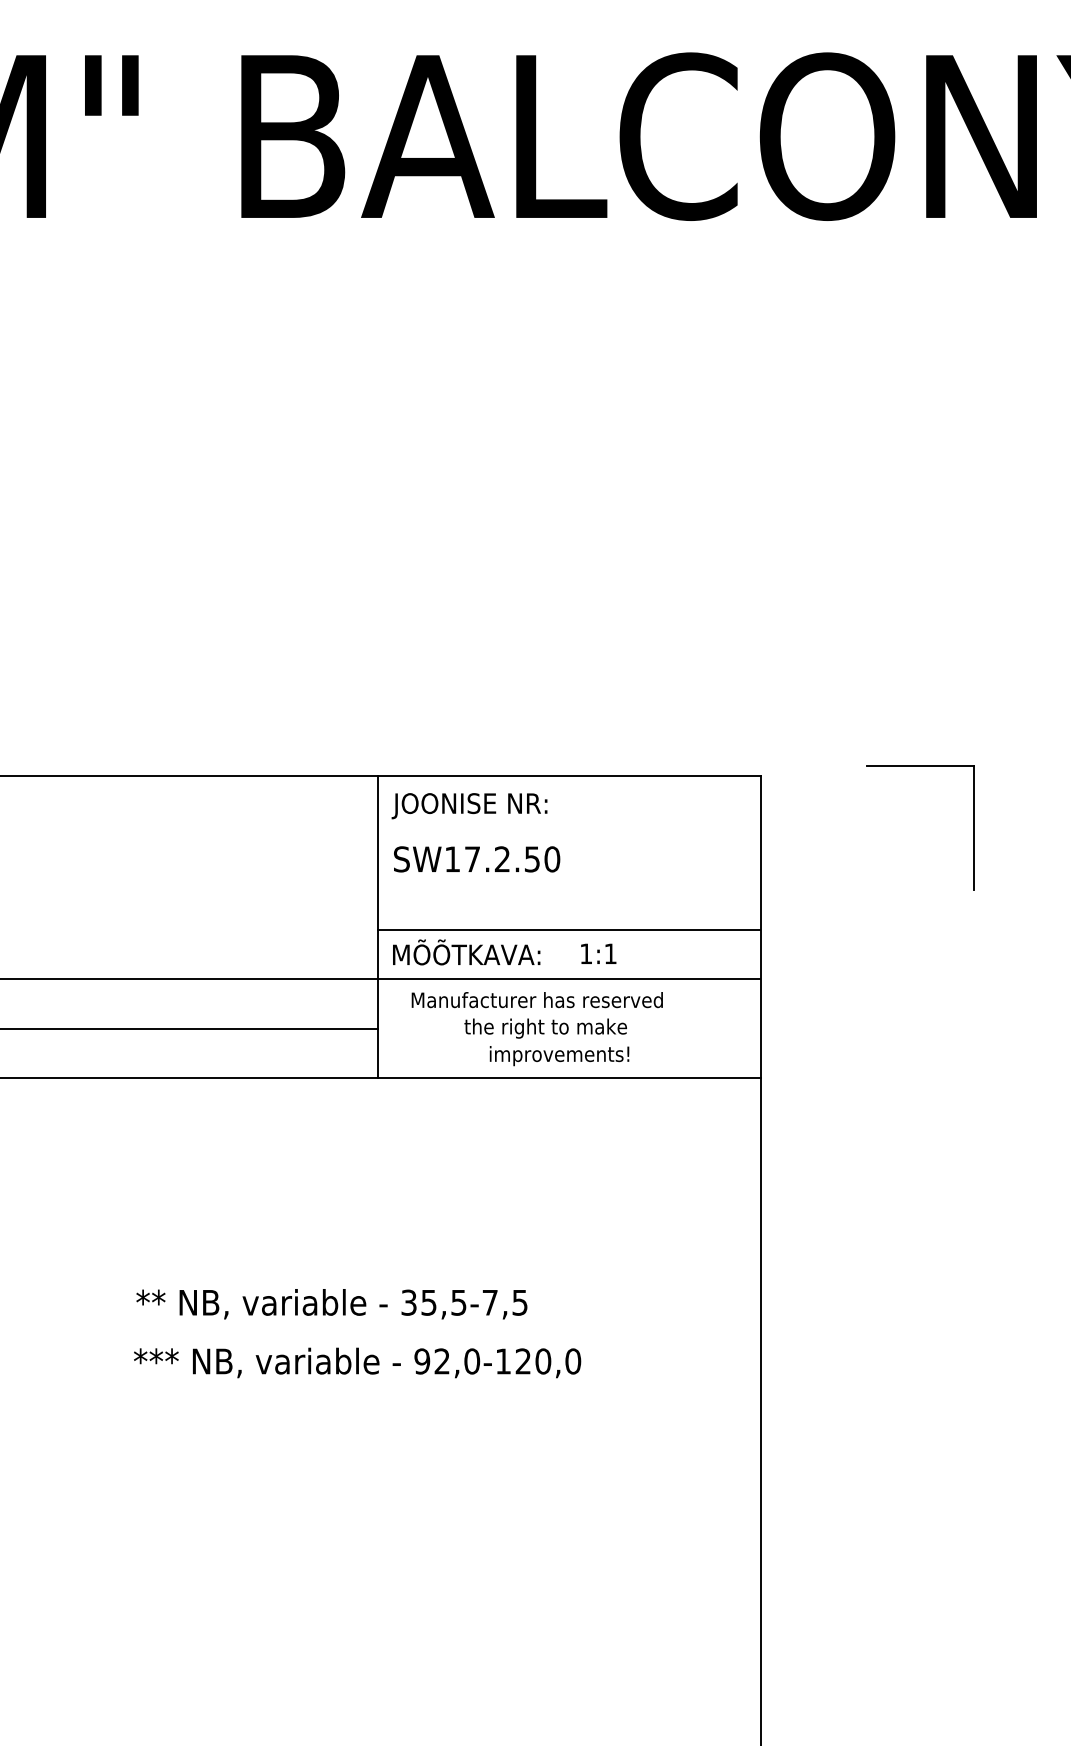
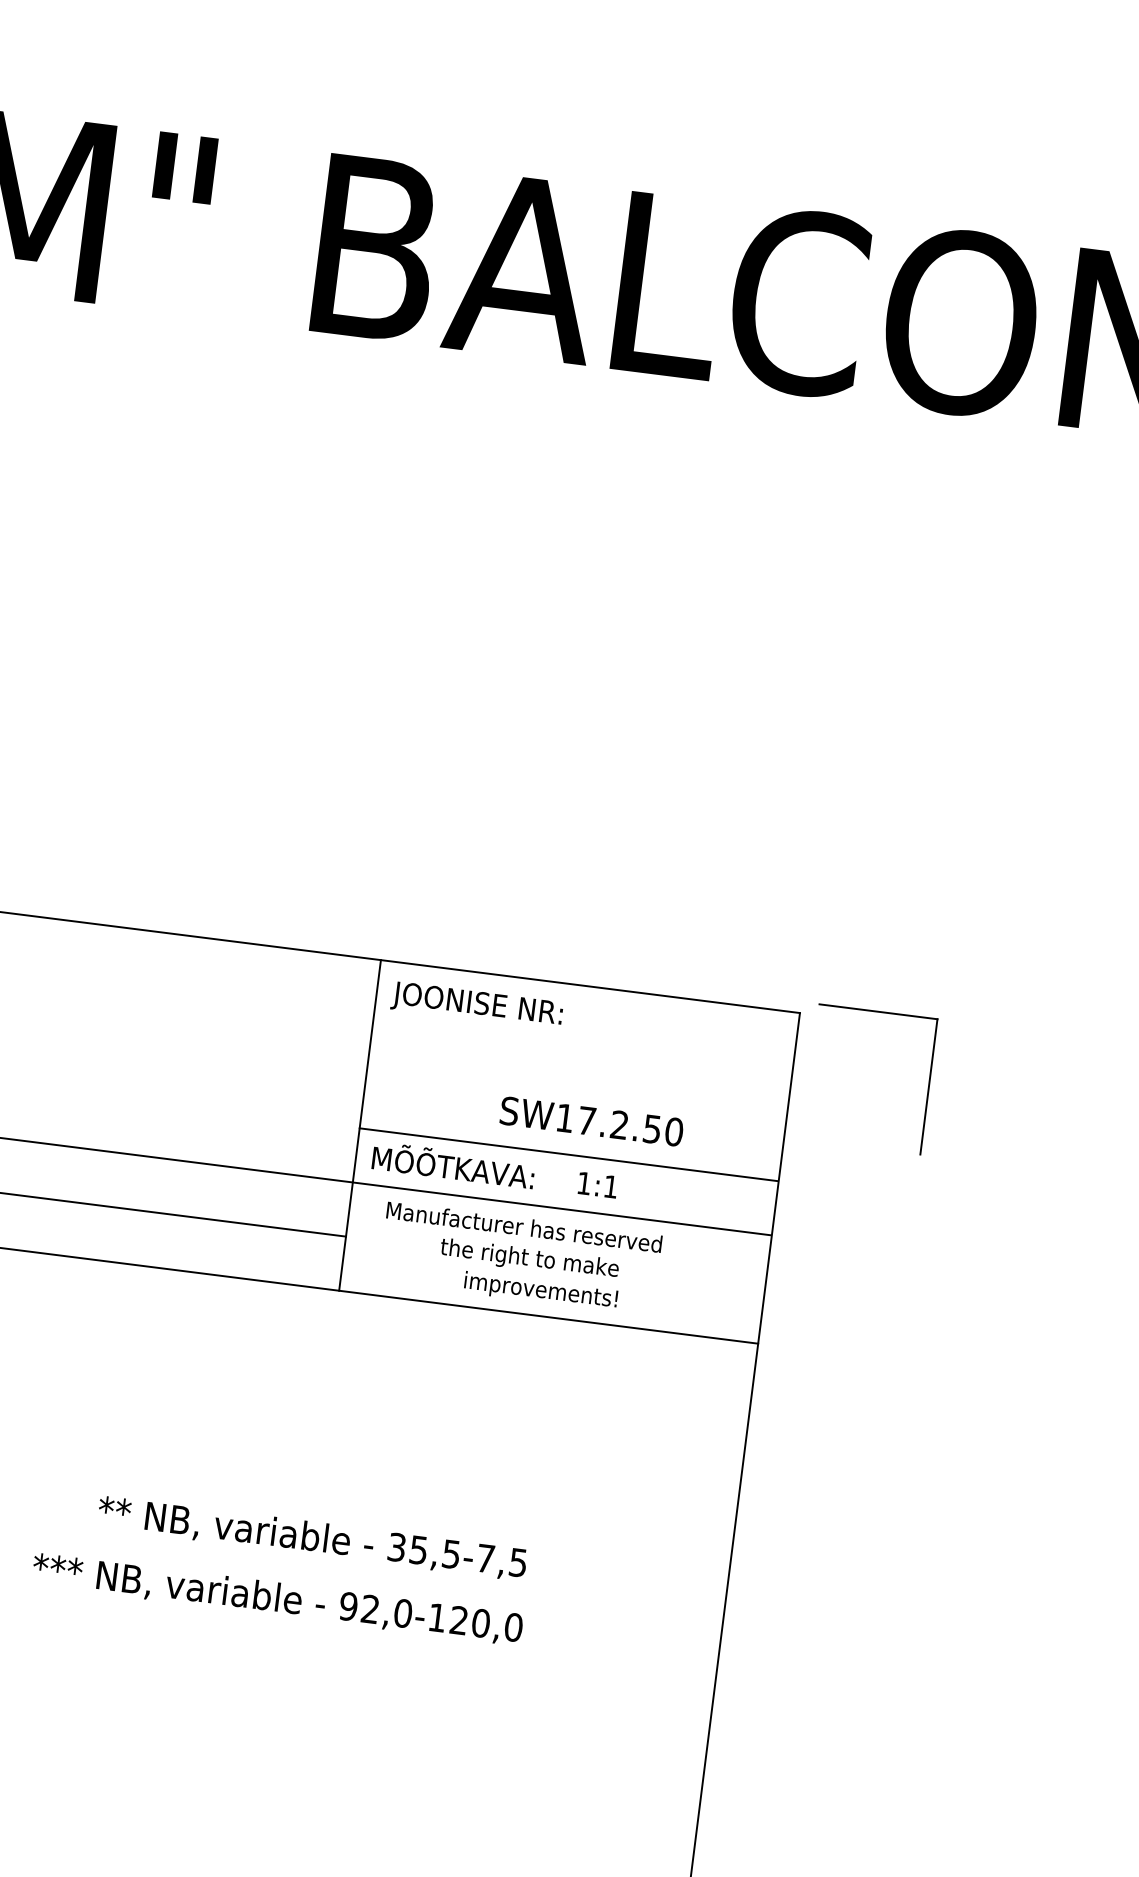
part: (973, 827) -> (927, 1086), moved
text: (477, 859) -> (592, 1121), moved
text: (331, 1304) -> (311, 1538), moved

